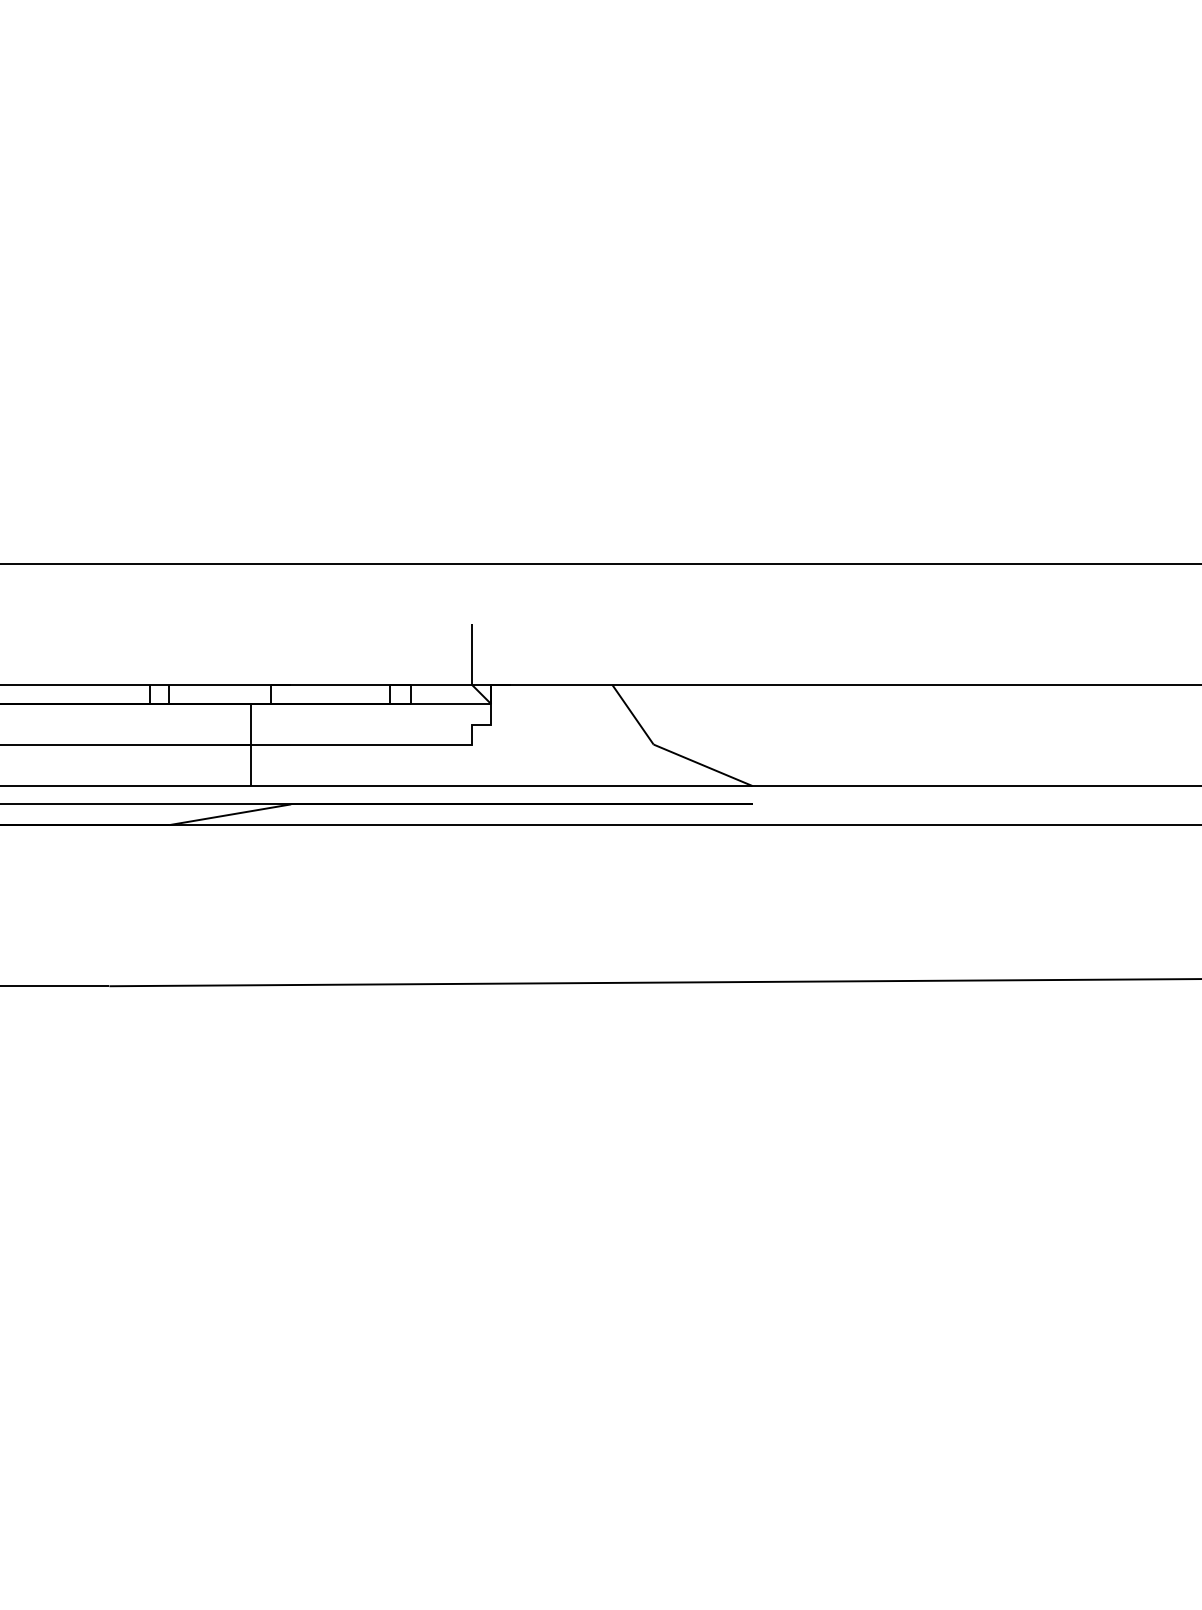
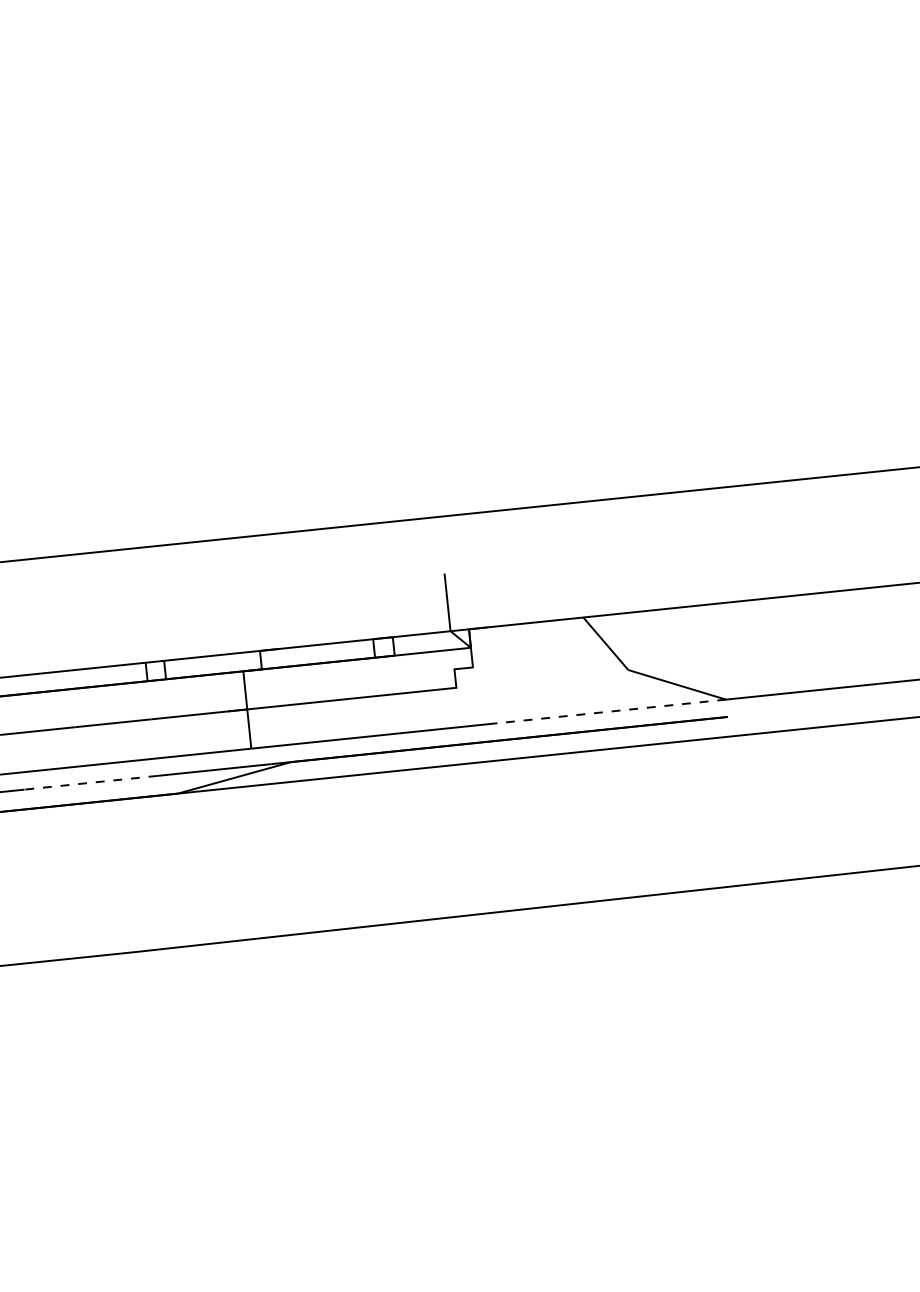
line: (631, 786) -> (611, 711), solid -> dashed
line: (79, 804) -> (90, 782), solid -> dashed

